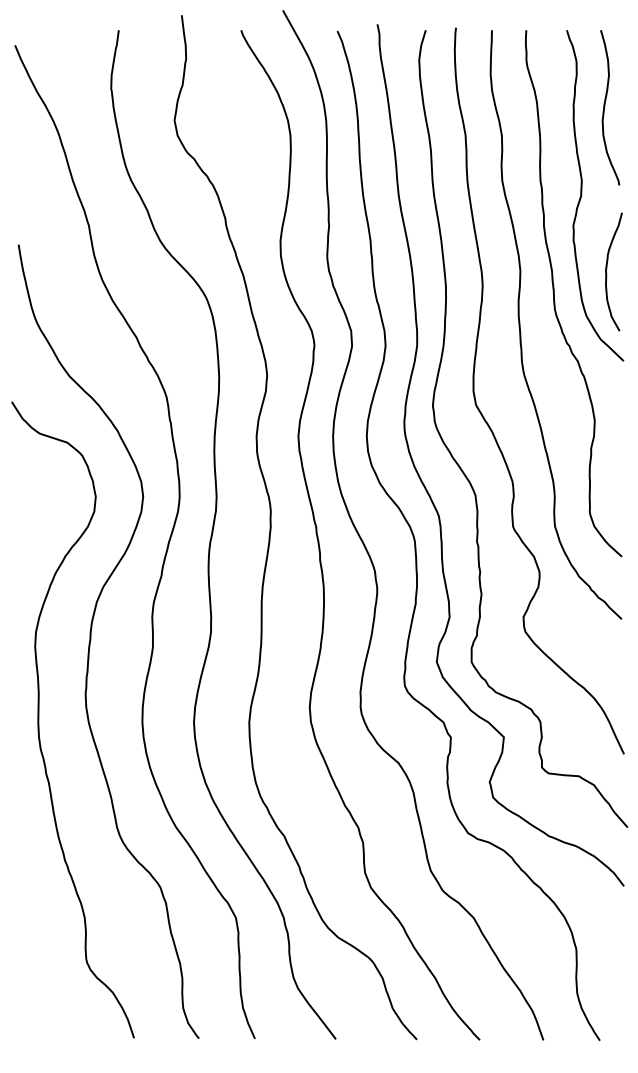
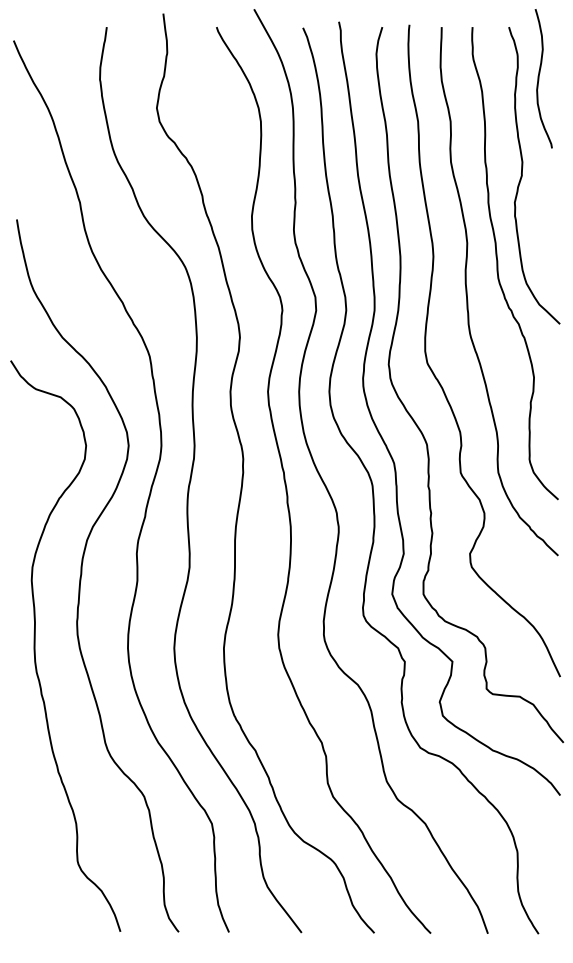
curve: (605, 107) -> (539, 78), moved
curve: (607, 272) -> (545, 244), removed

